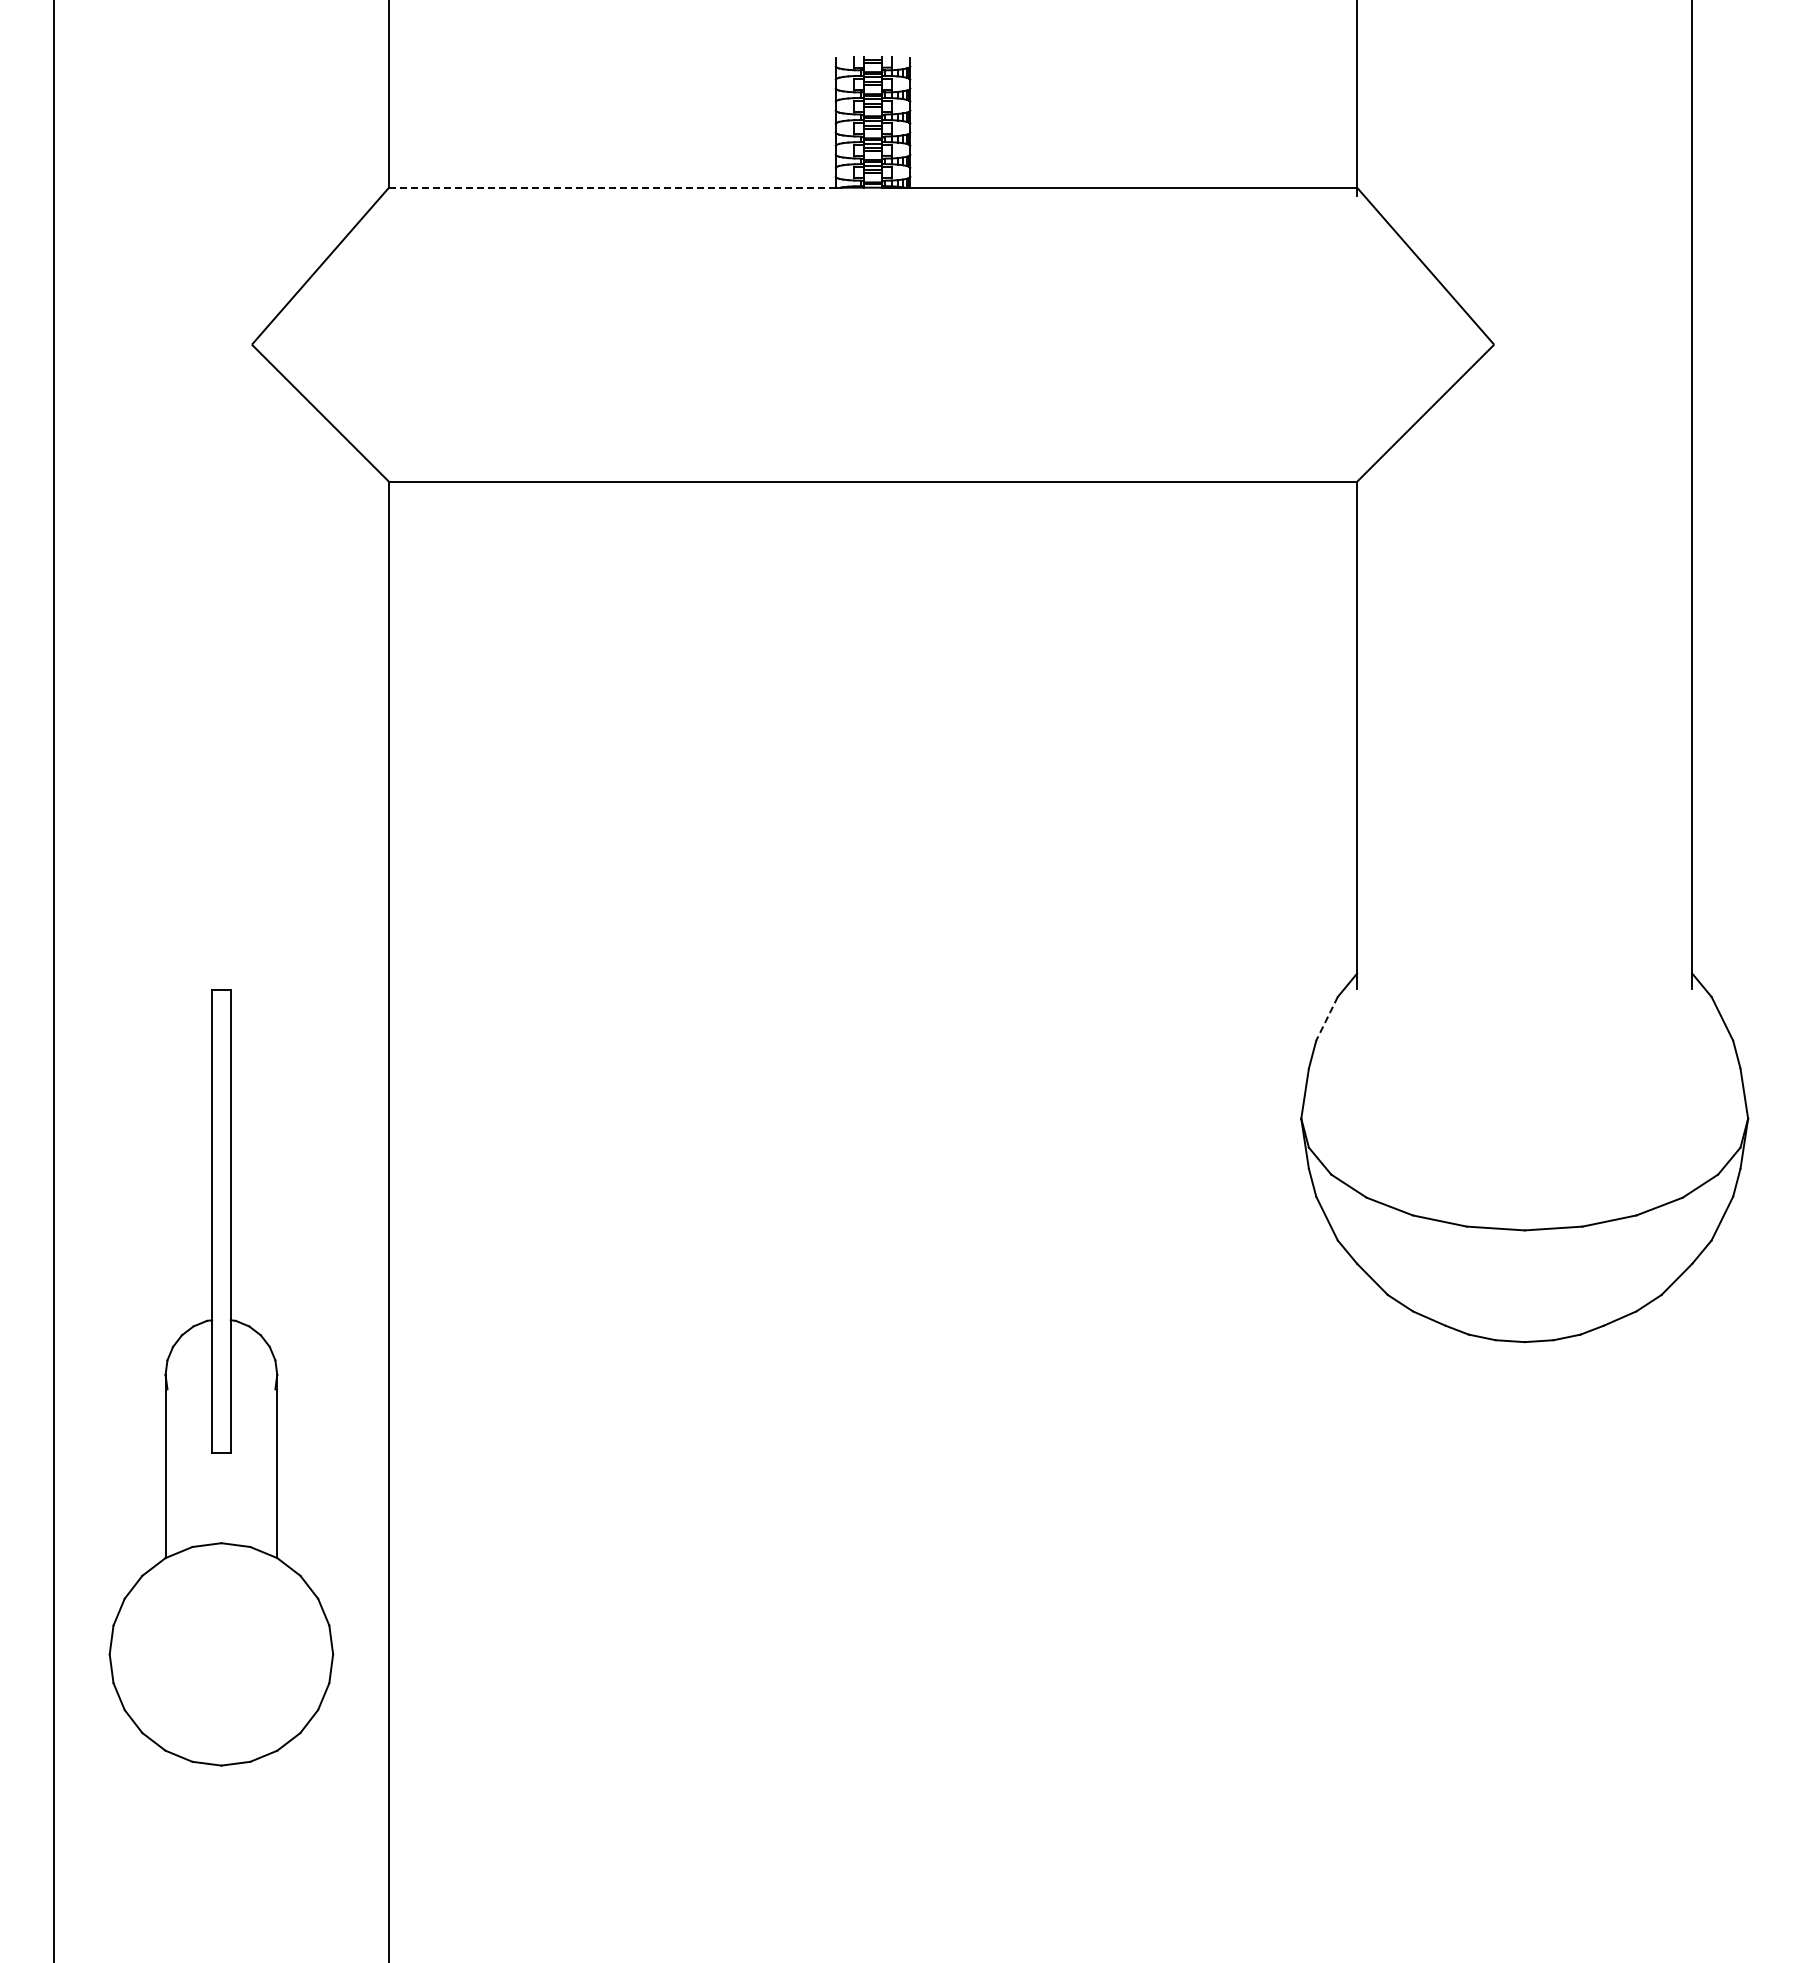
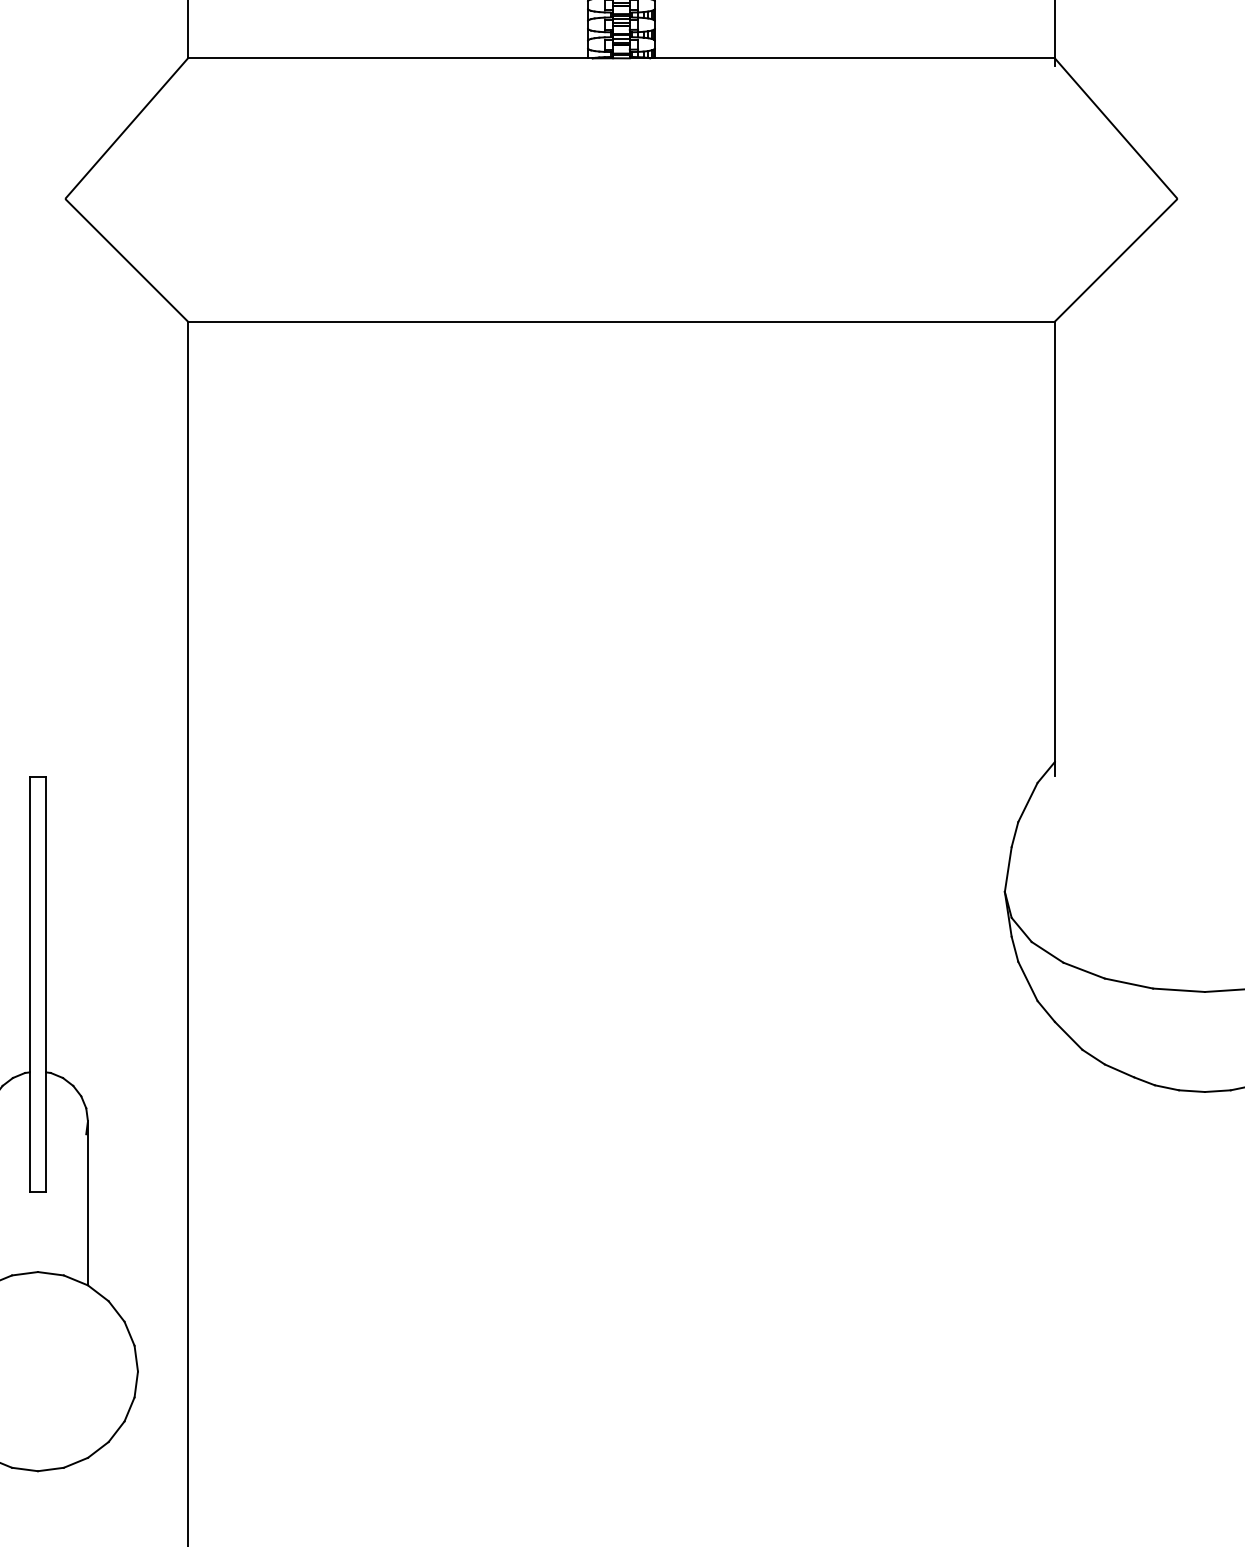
line: (612, 187) -> (388, 58), dashed -> solid
line: (1326, 1019) -> (1027, 803), dashed -> solid

